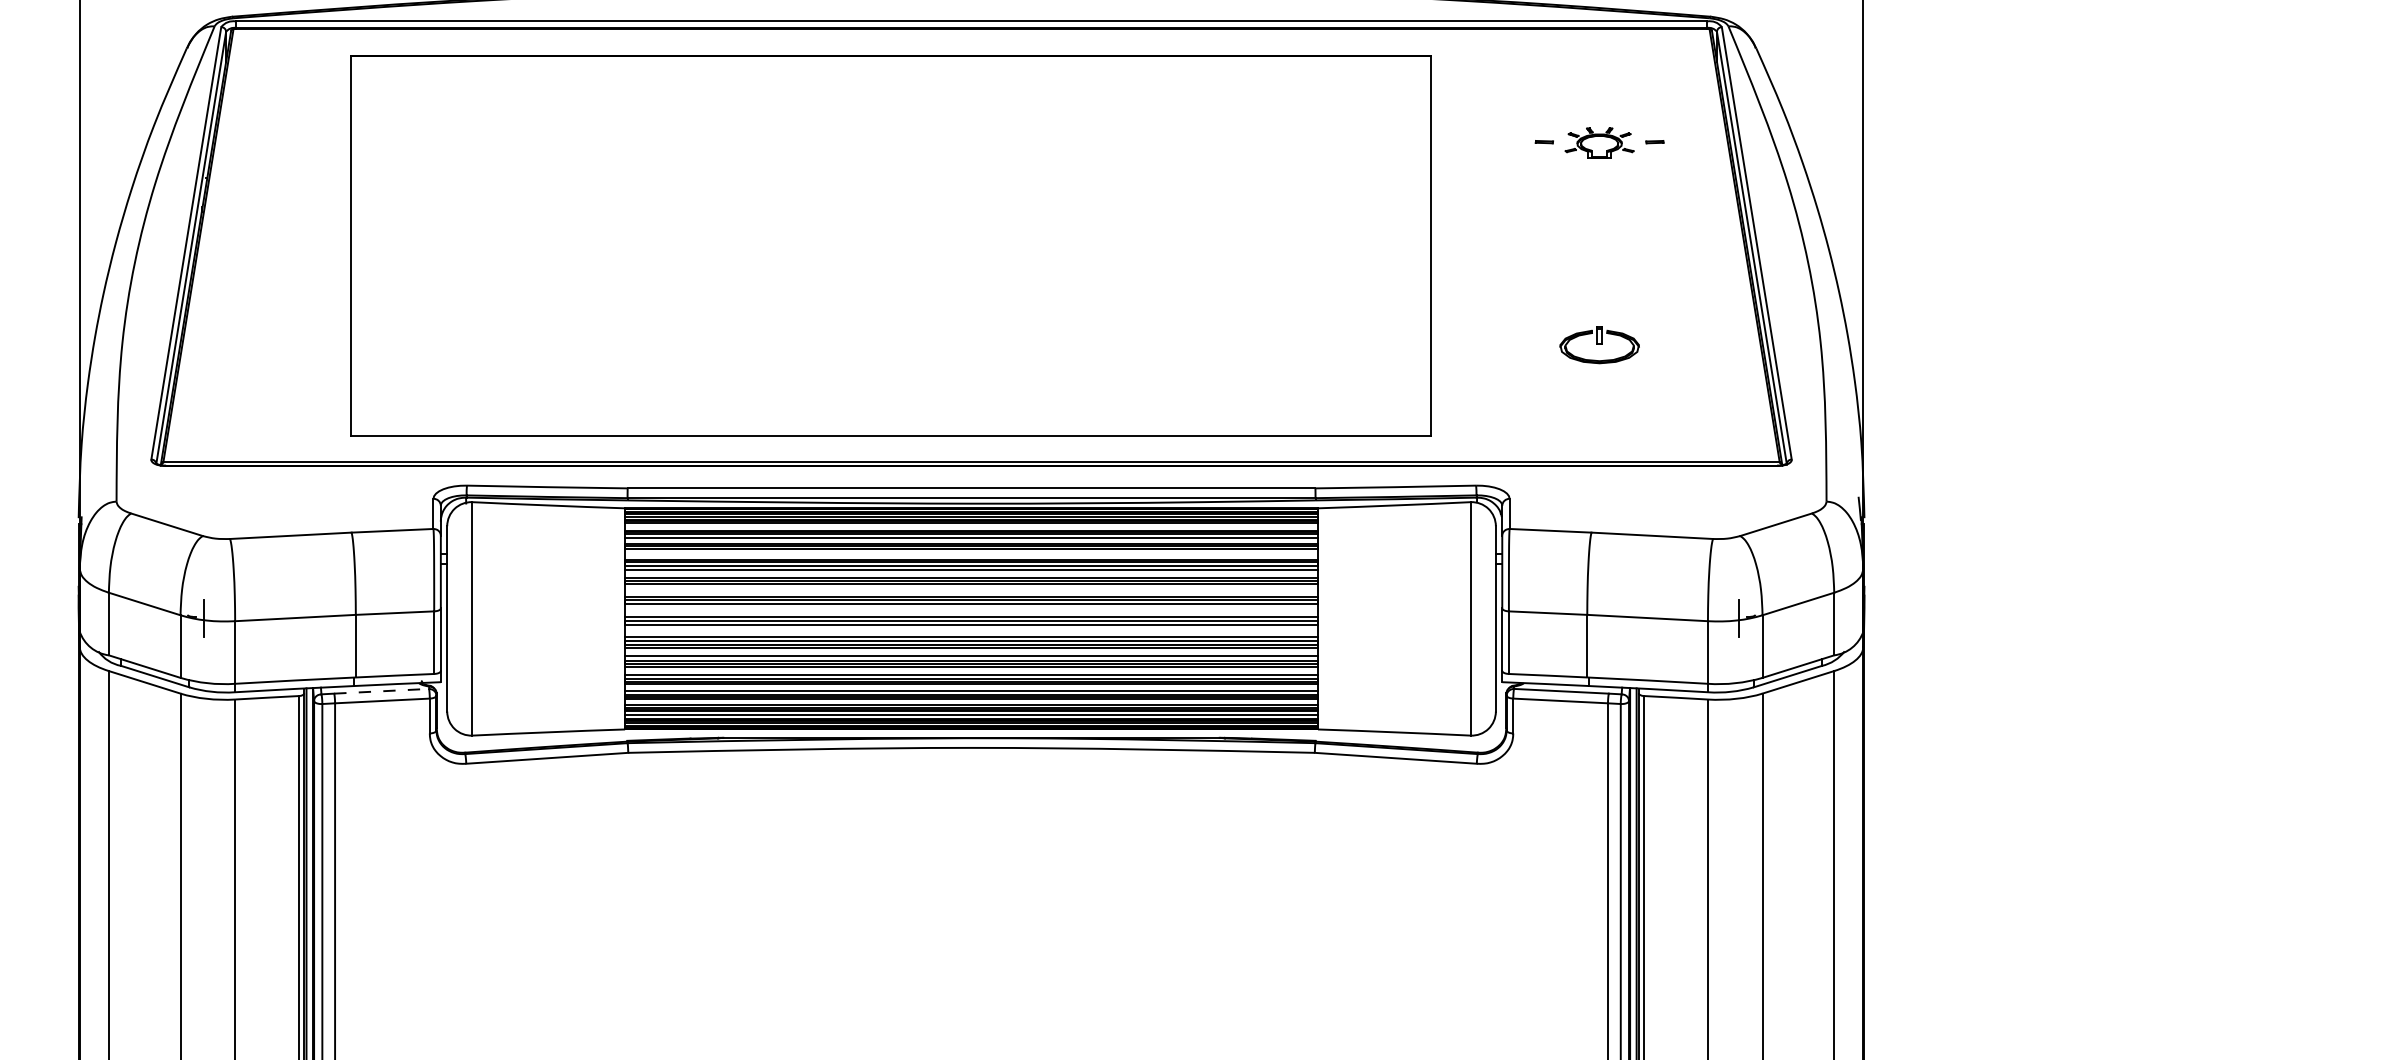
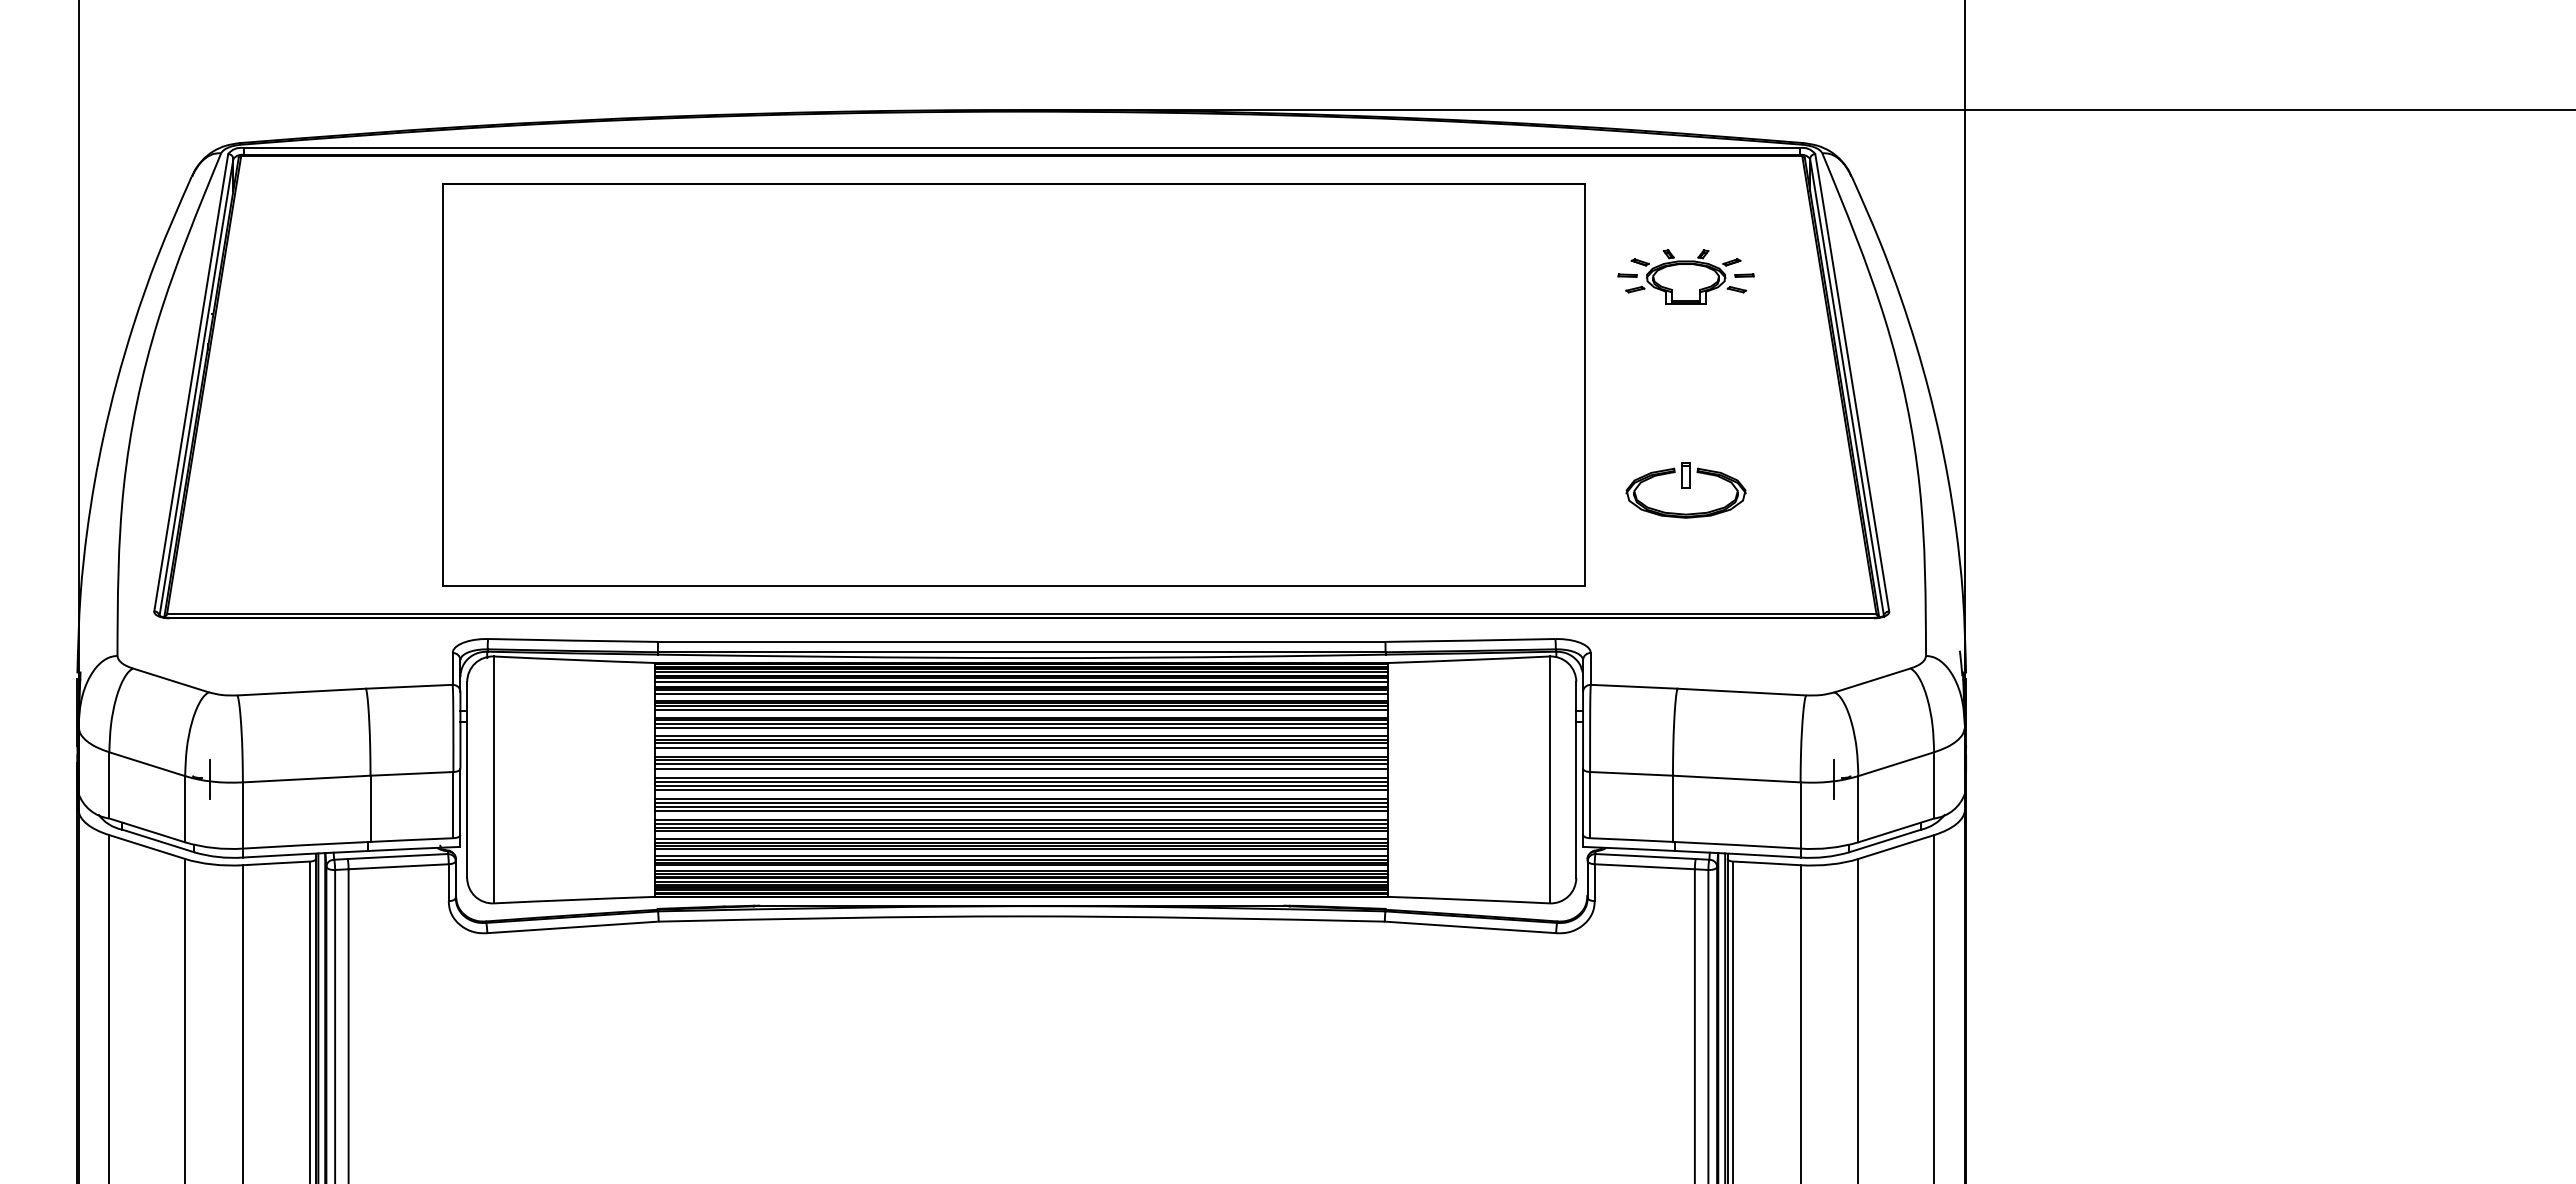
part: (1599, 142) -> (1685, 276), size x1.67
part: (890, 244) -> (1013, 384), moved
part: (1599, 345) -> (1685, 490), size x1.43
line: (971, 525) -> (1021, 681), added
line: (971, 552) -> (1021, 709), added
line: (971, 588) -> (1021, 747), added
line: (971, 608) -> (1021, 768), added
line: (971, 627) -> (1021, 789), added
line: (382, 691) -> (398, 856), dashed -> solid

